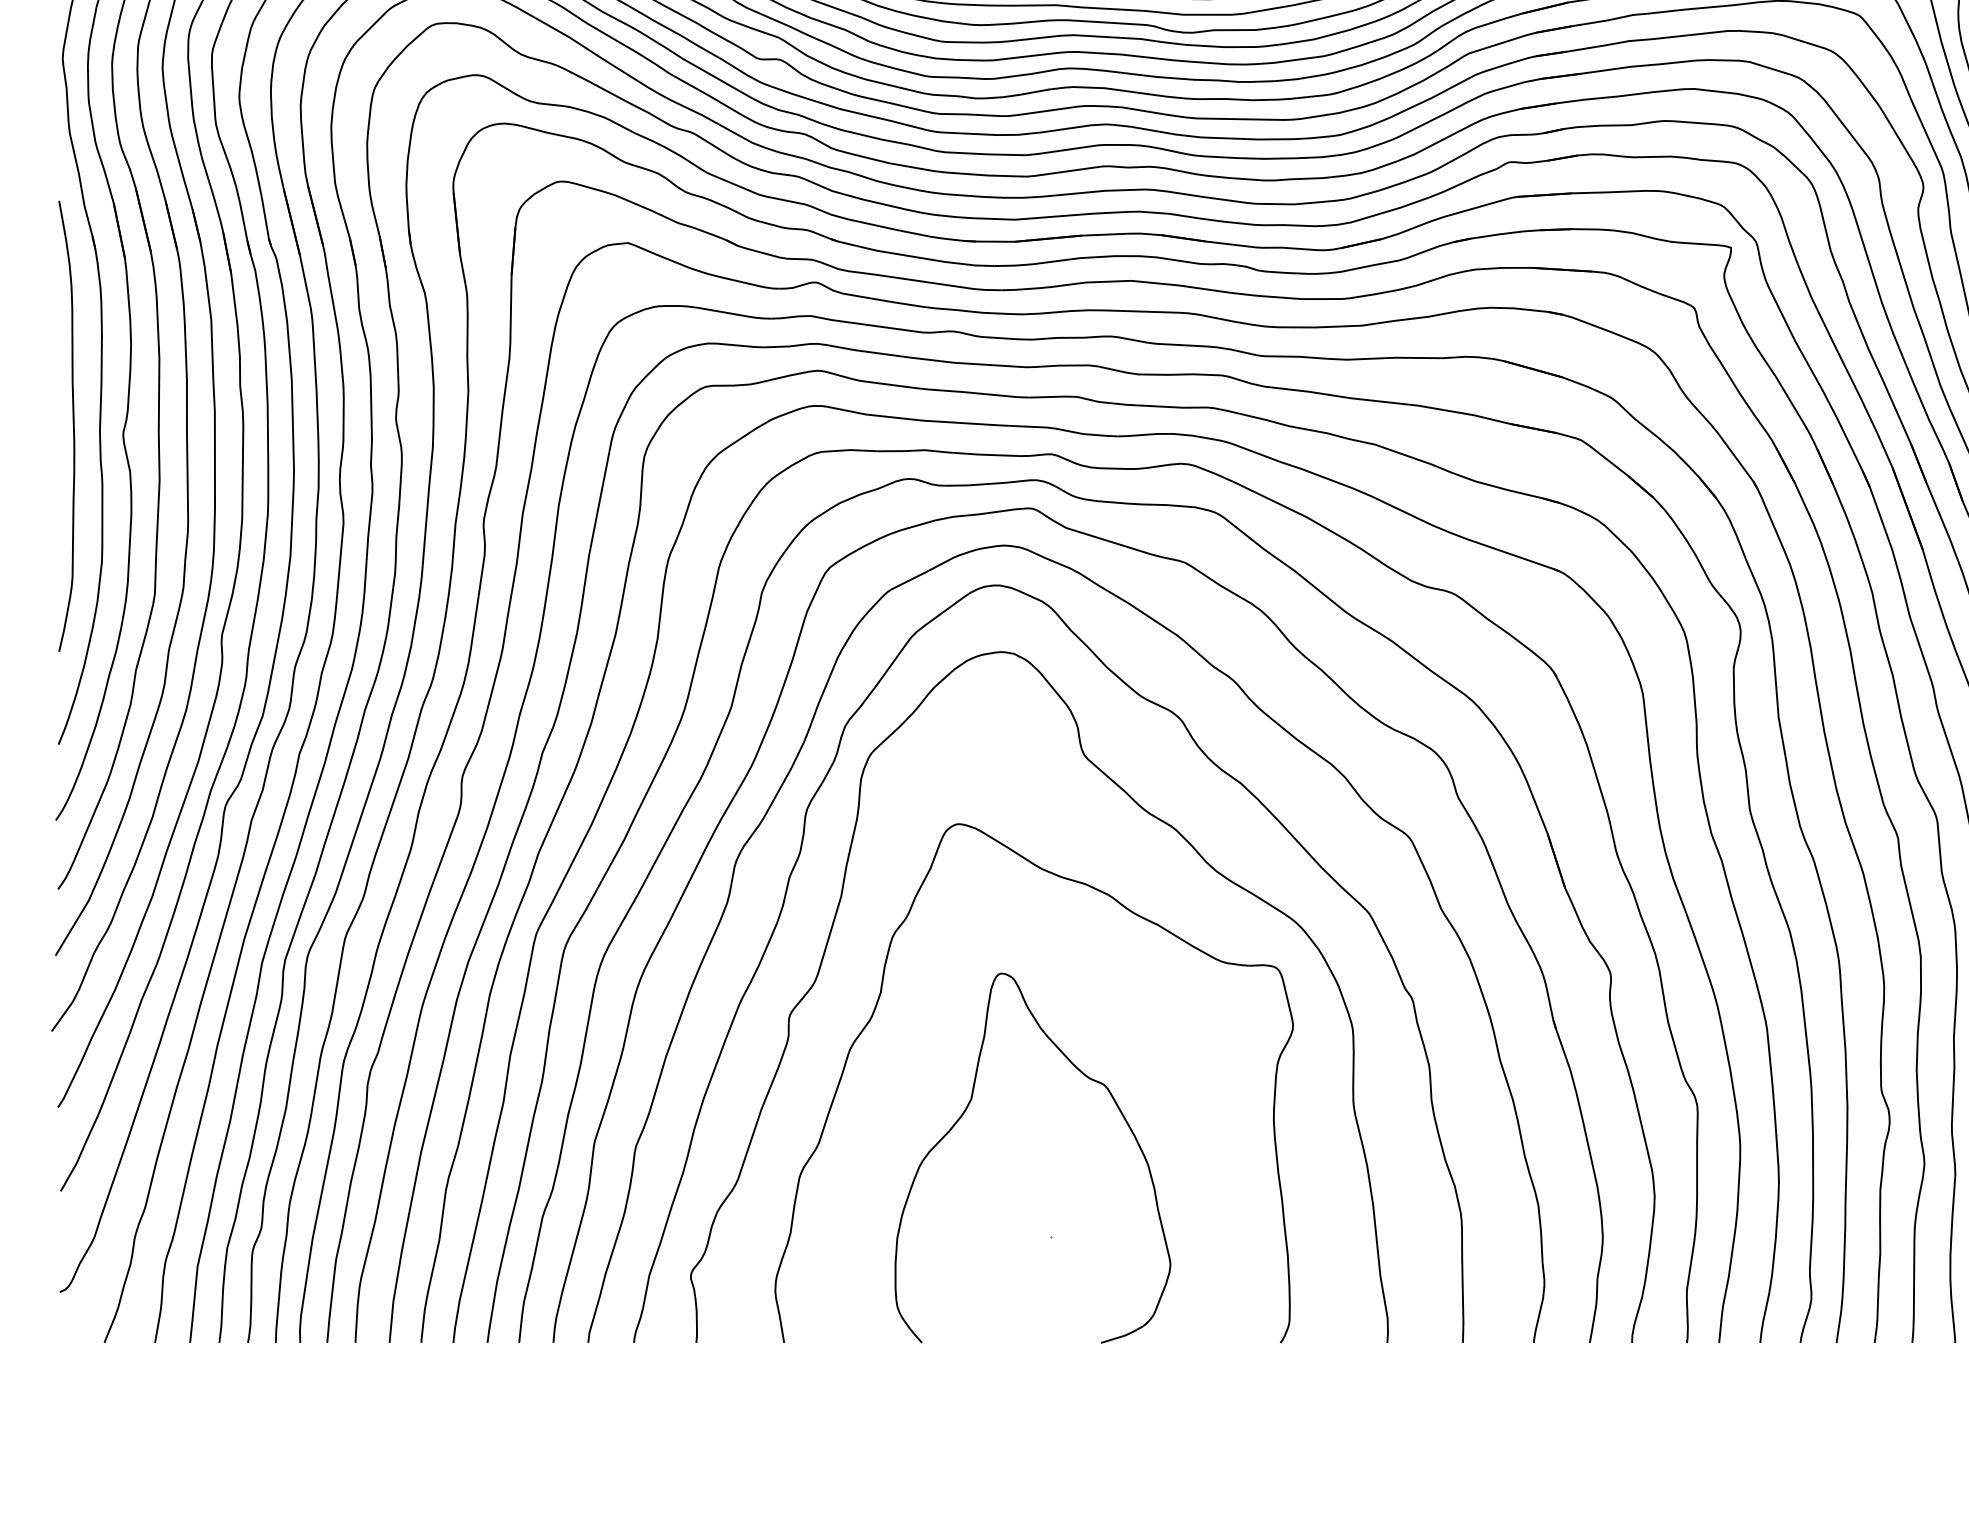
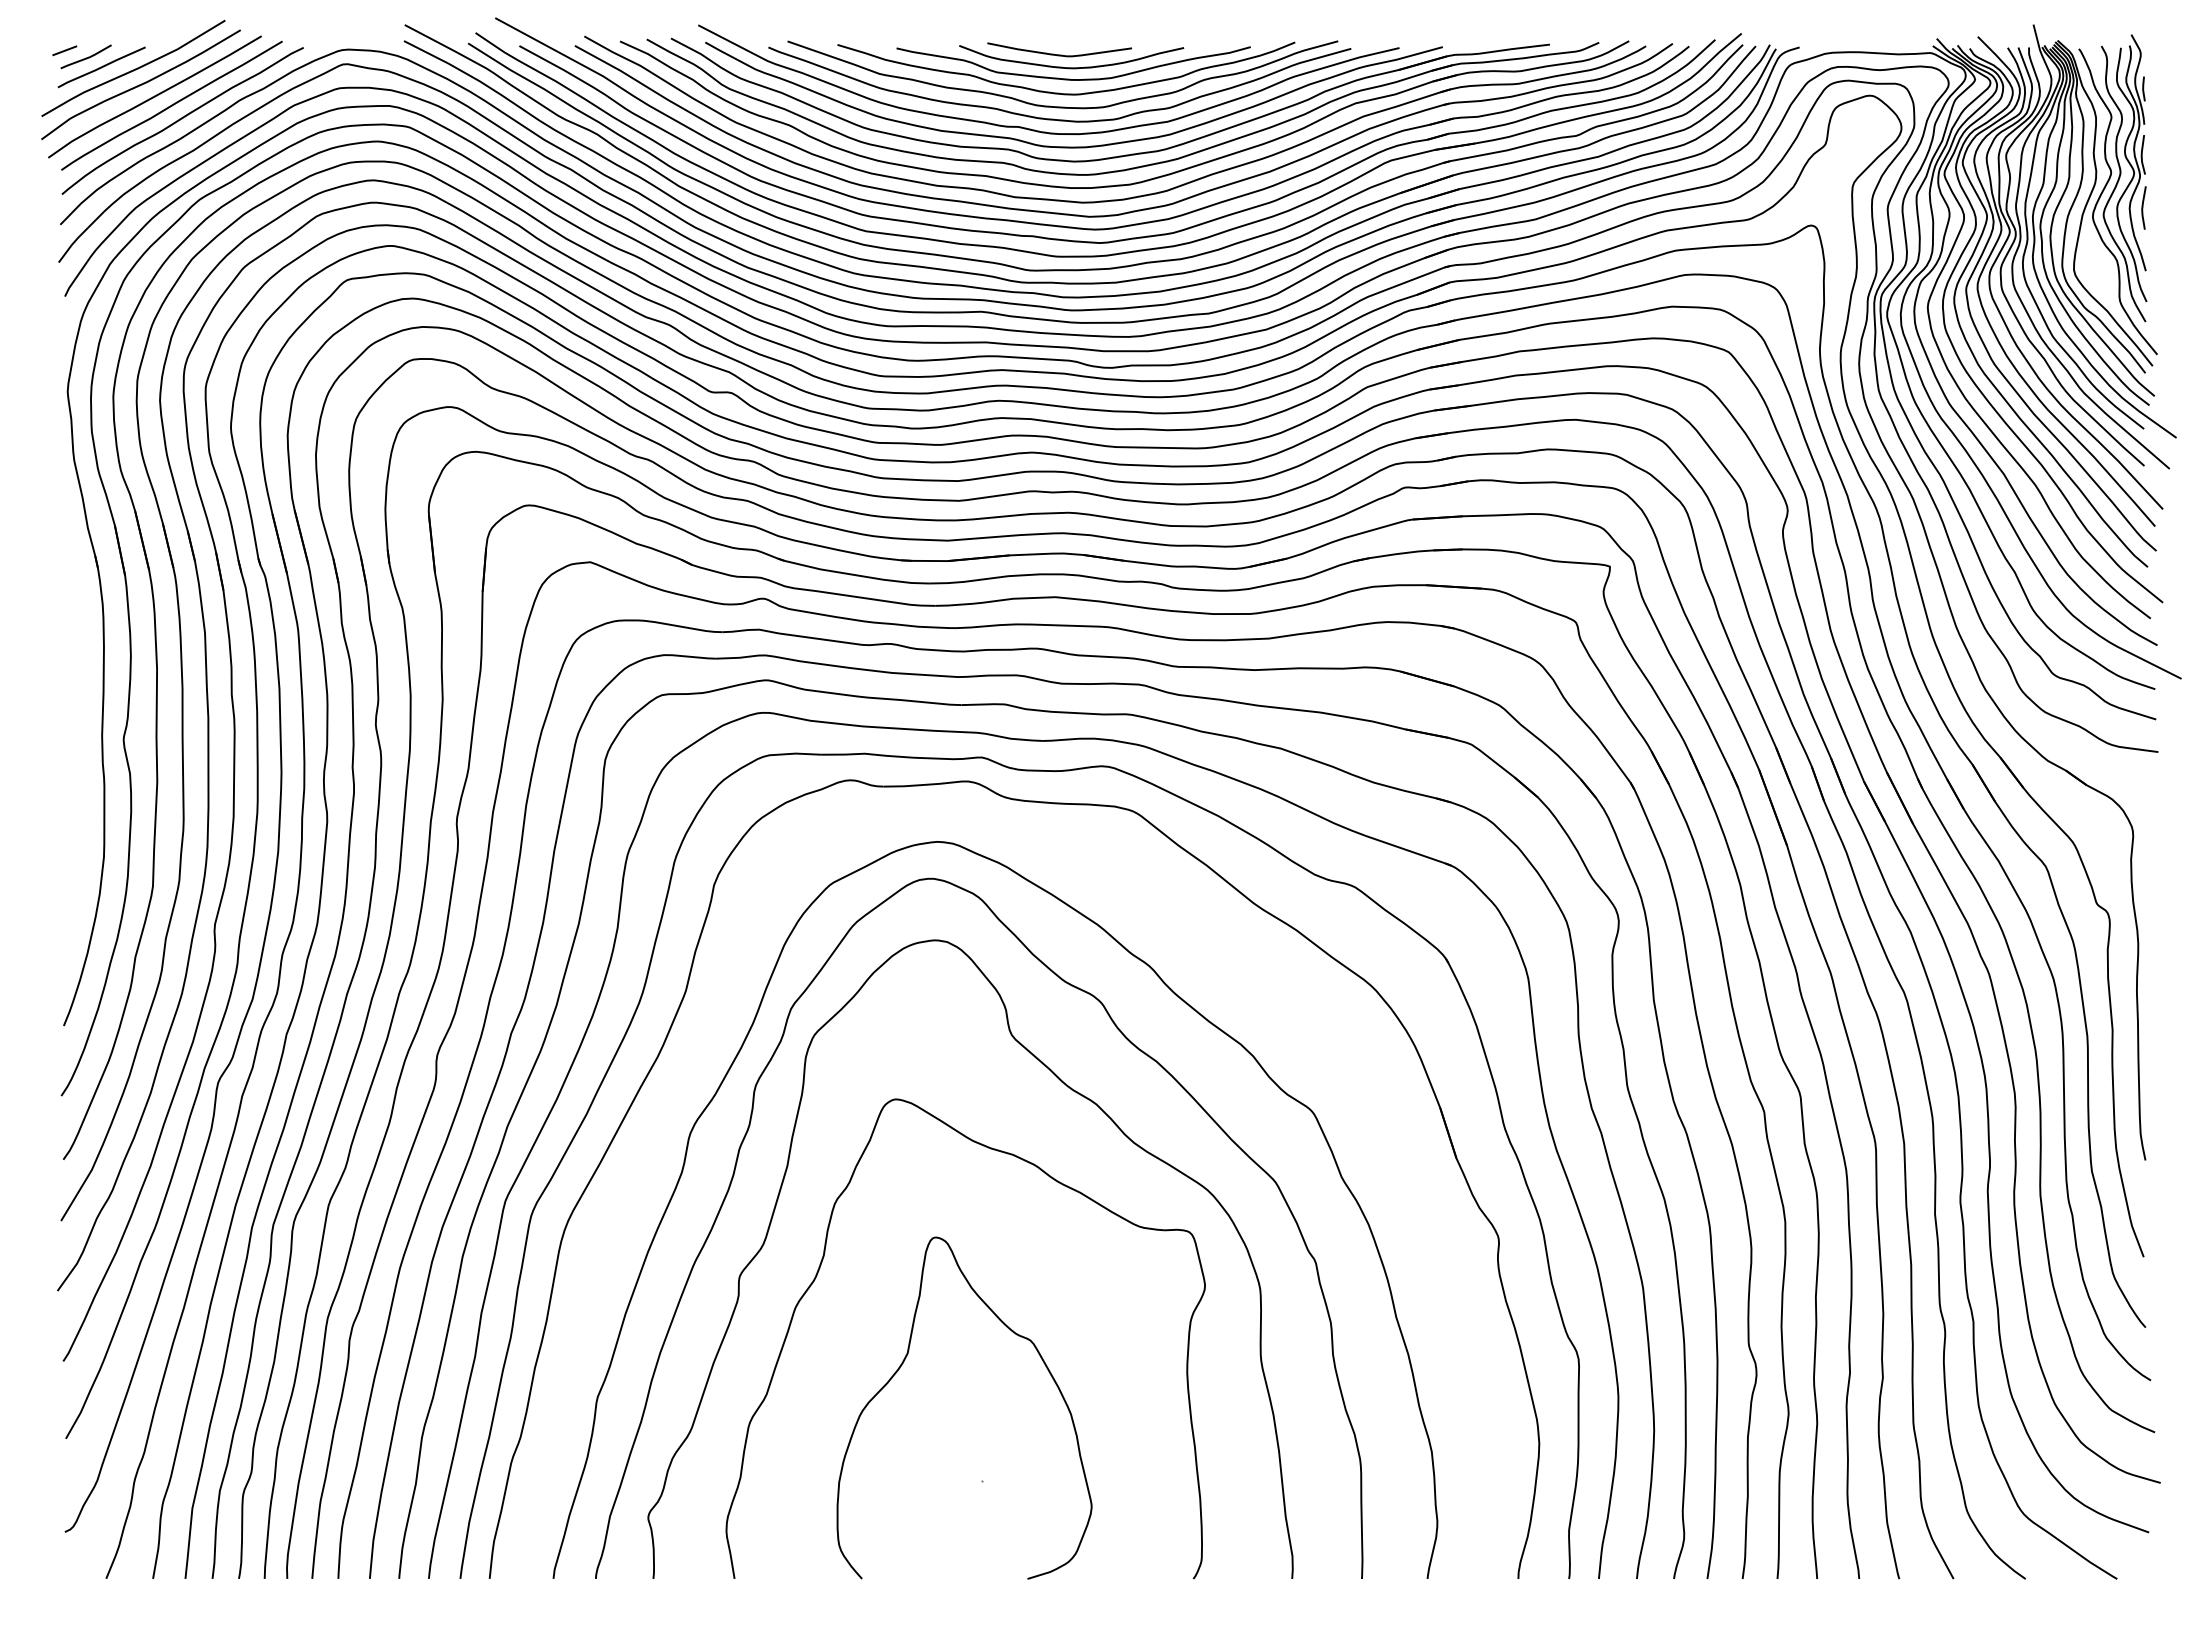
curve: (73, 426) -> (77, 731), removed
part: (1305, 658) -> (1216, 946), removed

